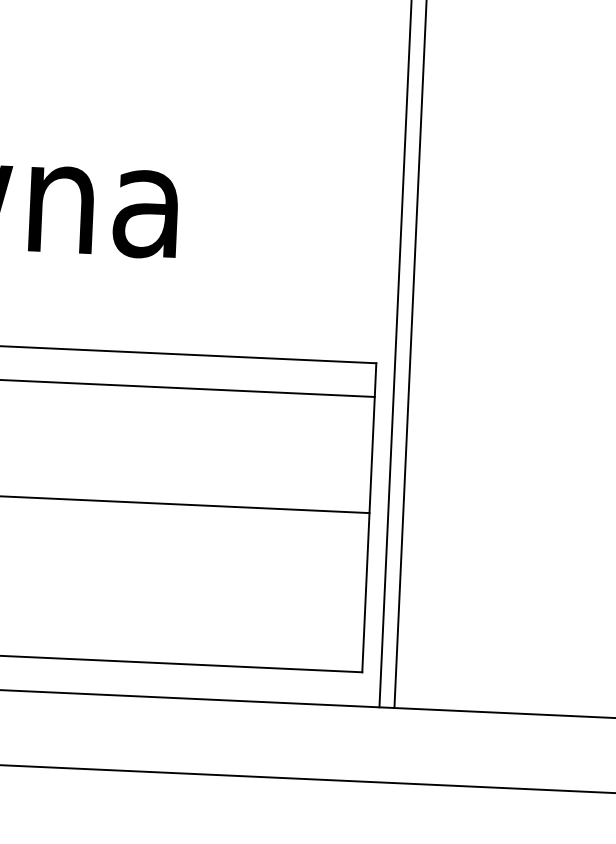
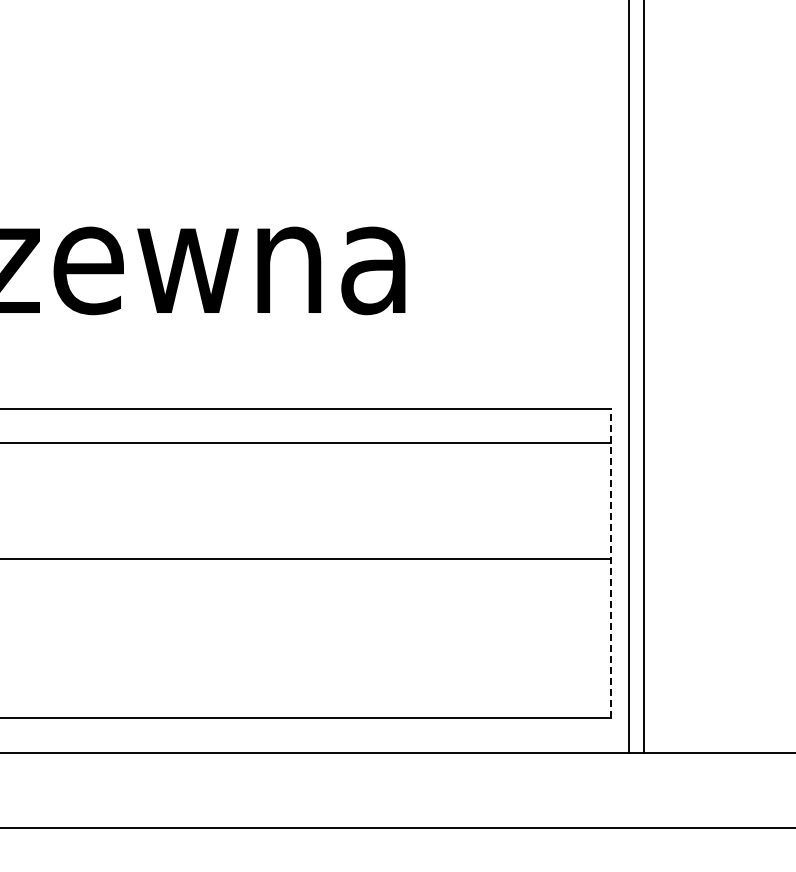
line: (369, 517) -> (610, 563), solid -> dashed

